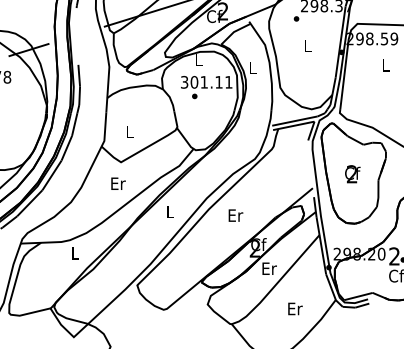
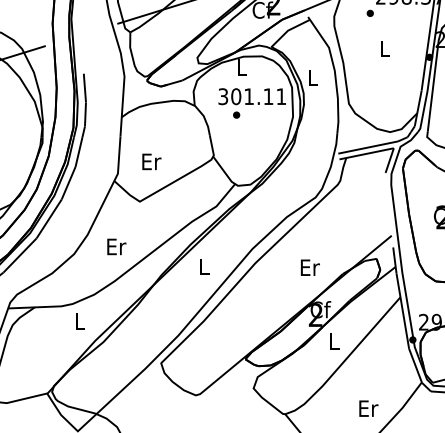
text: (130, 131) -> (152, 161), L -> Er
text: (118, 183) -> (116, 246), moved
text: (235, 215) -> (309, 267), moved
text: (269, 268) -> (334, 341), Er -> L
text: (295, 308) -> (368, 408), moved

